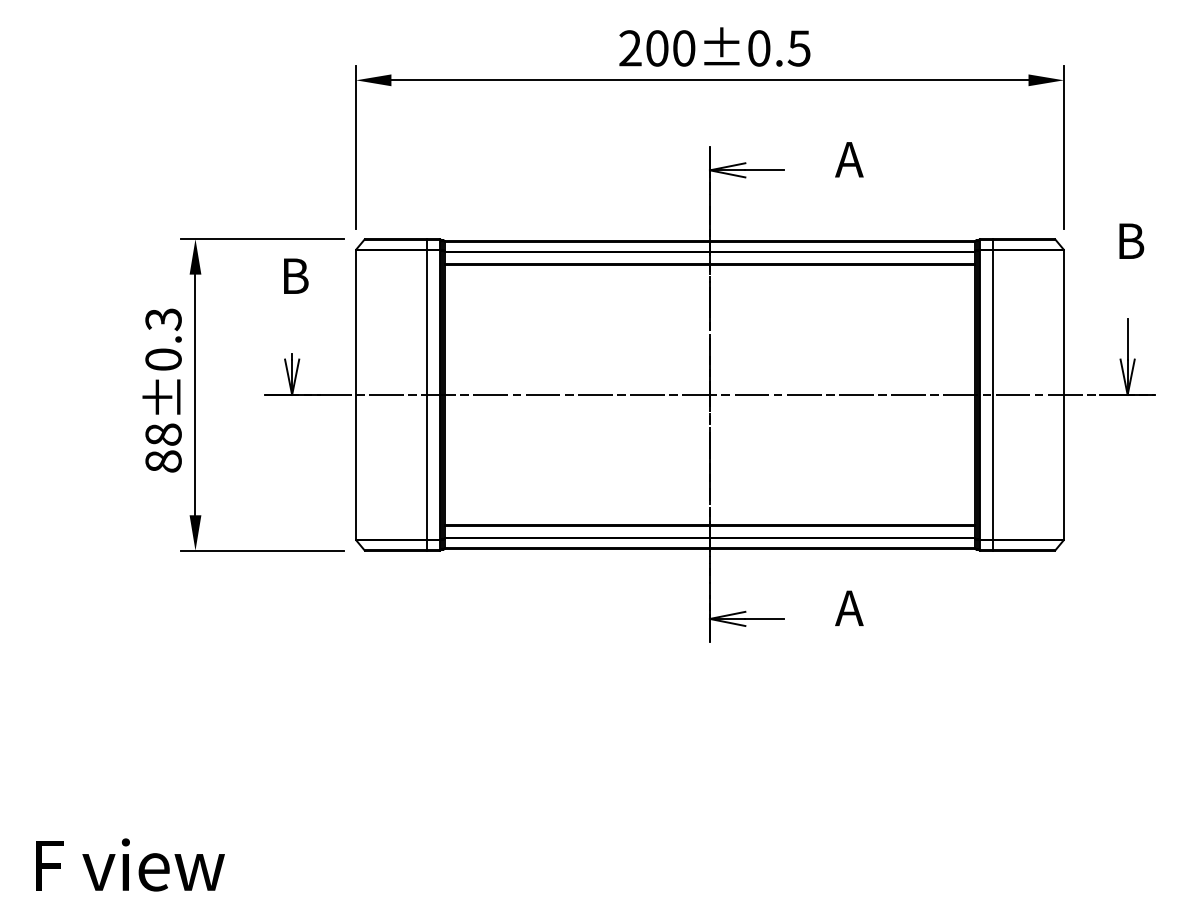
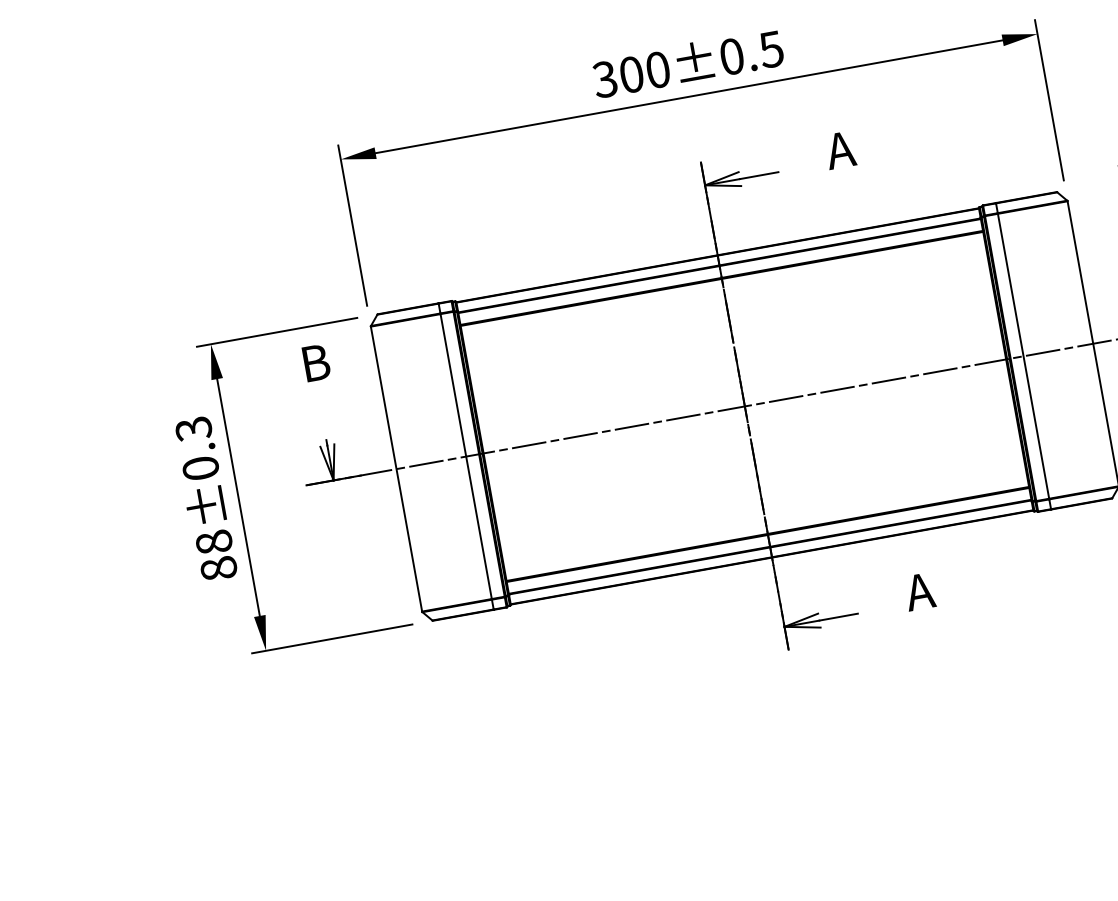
text: (630, 48) -> (605, 79), 200±0.5 -> 300±0.5

